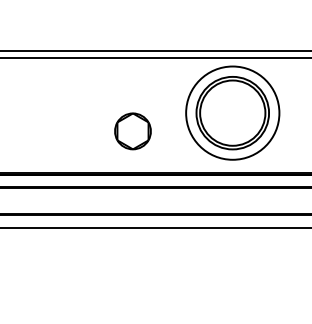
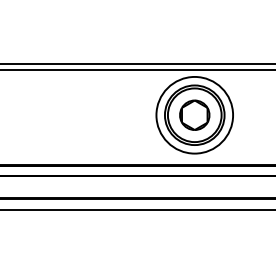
part: (132, 130) -> (194, 114), moved

